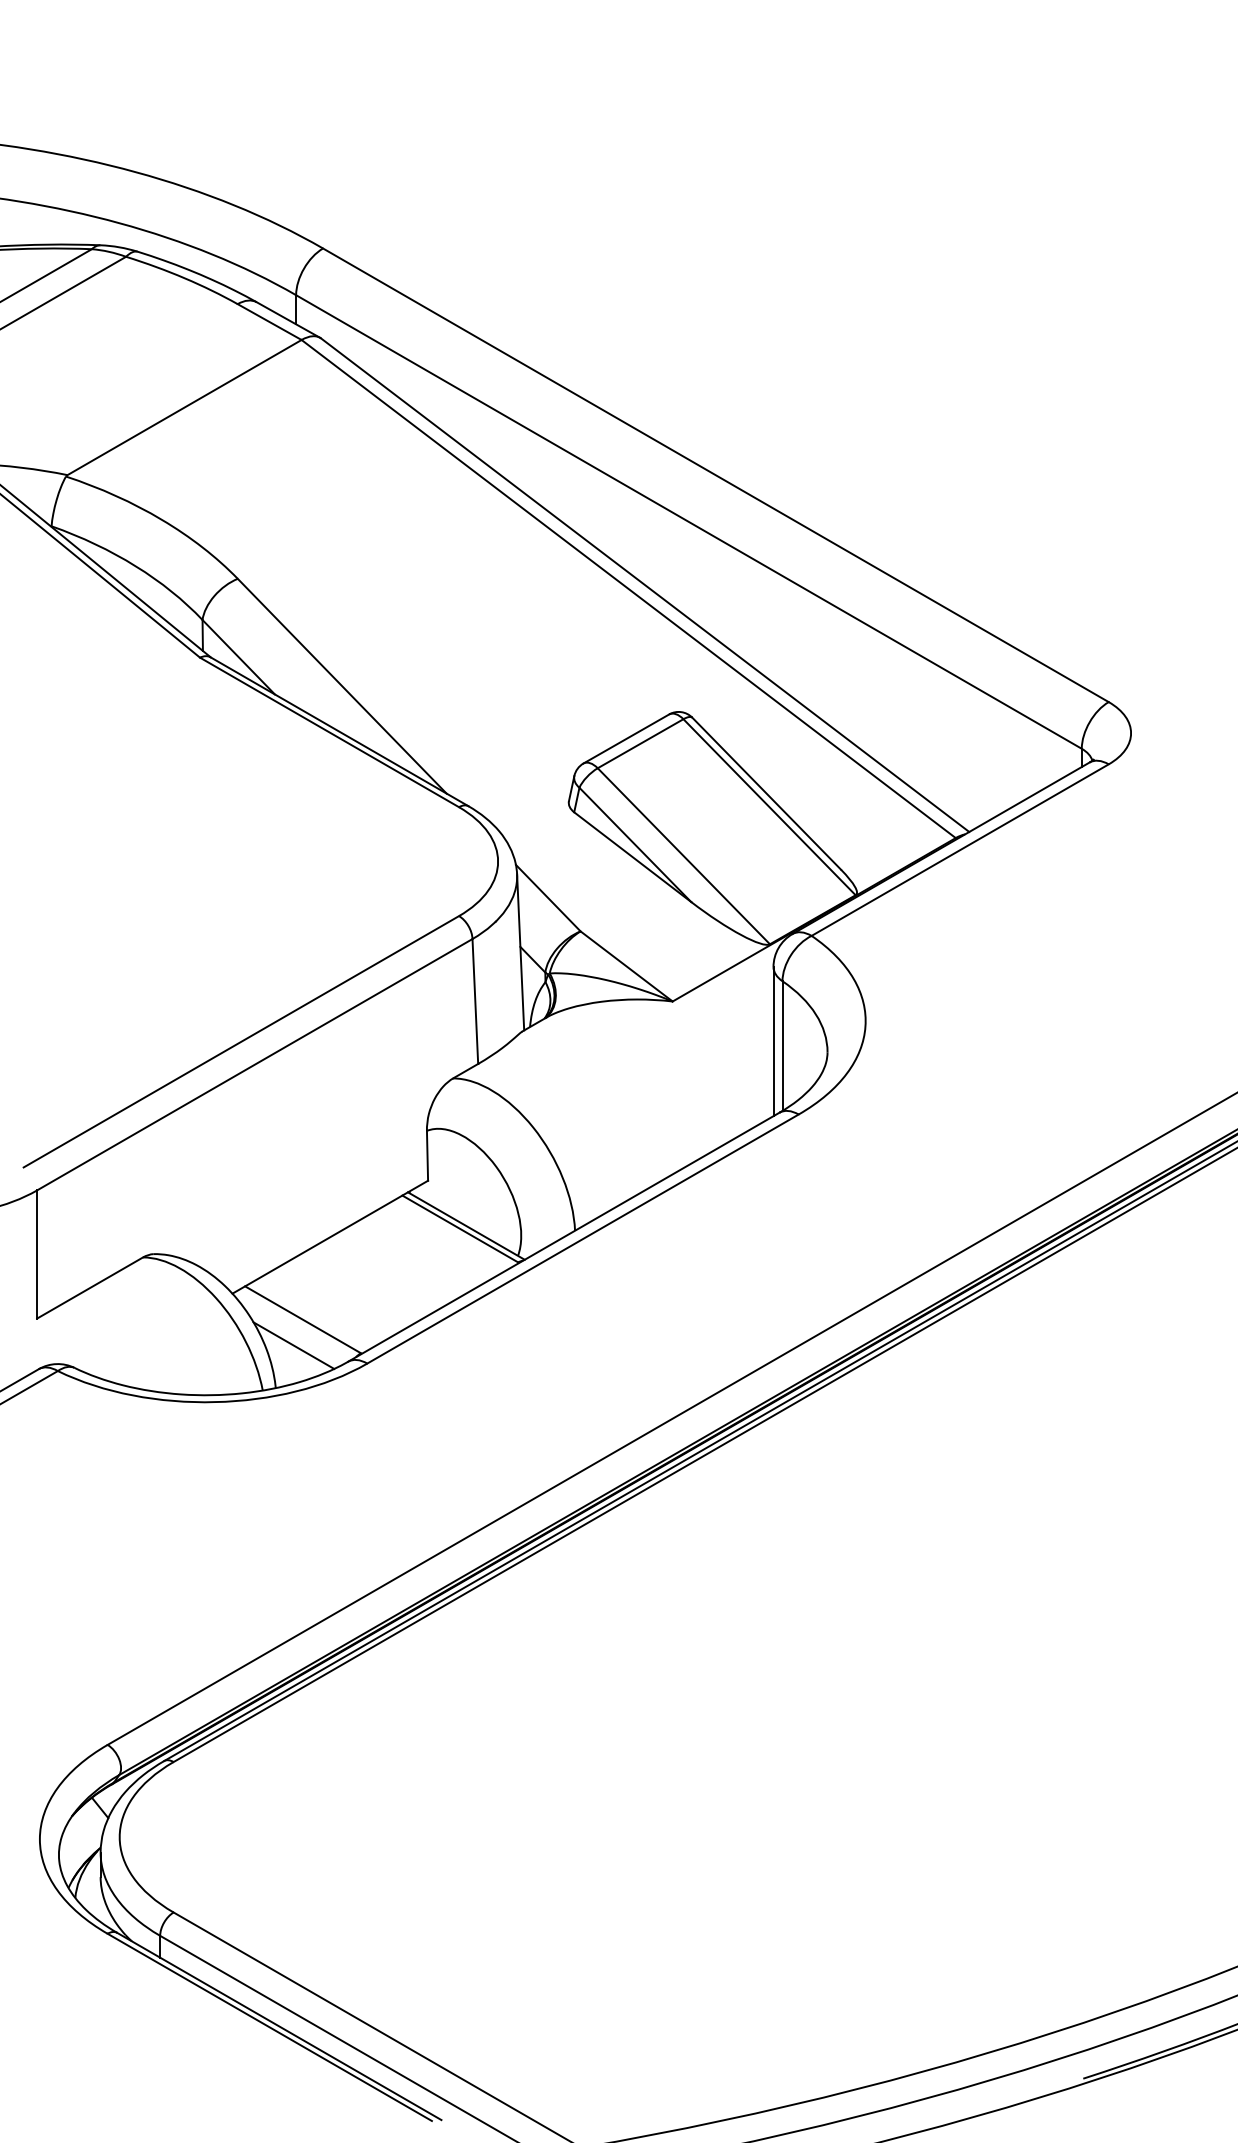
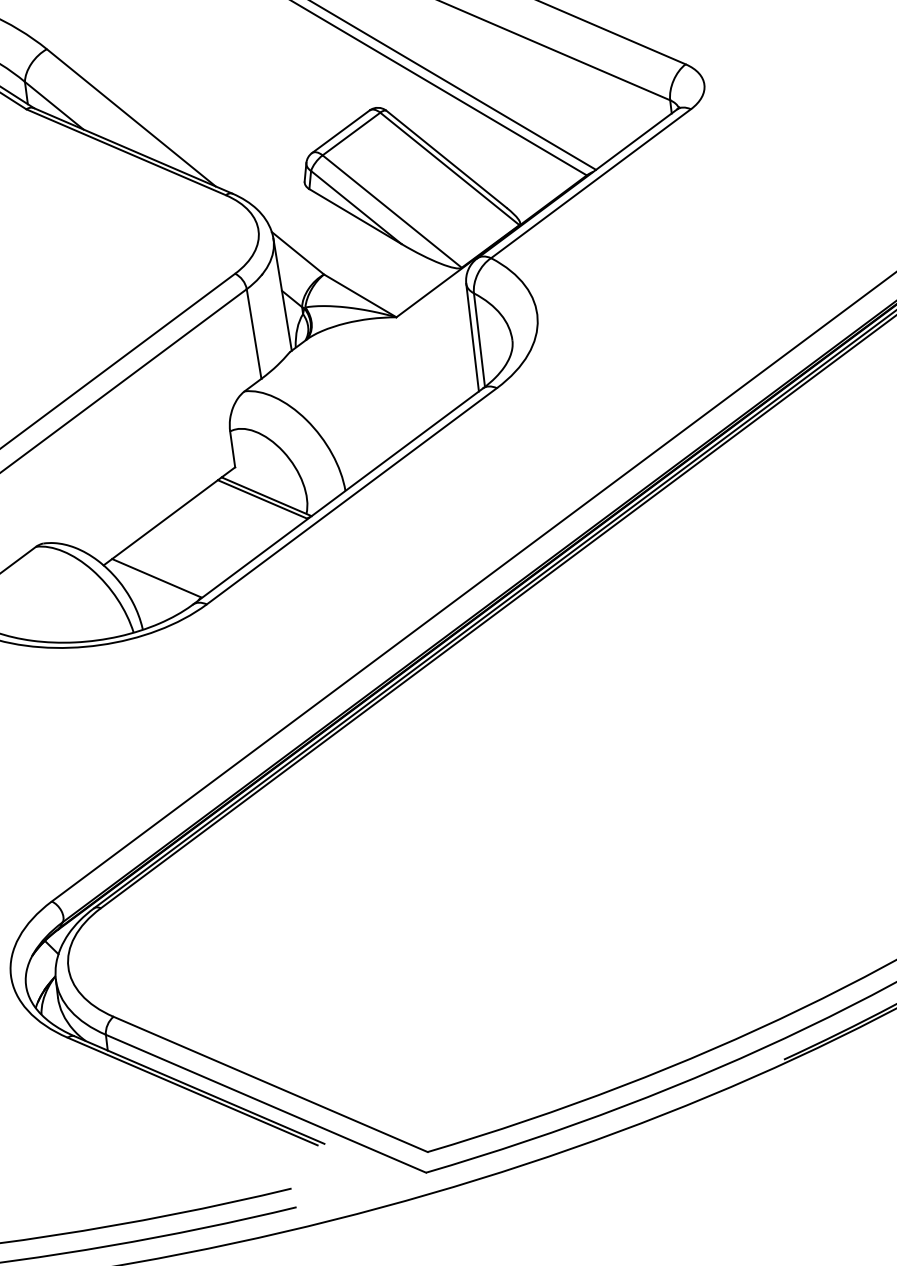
line: (293, 1345) -> (152, 597), removed

